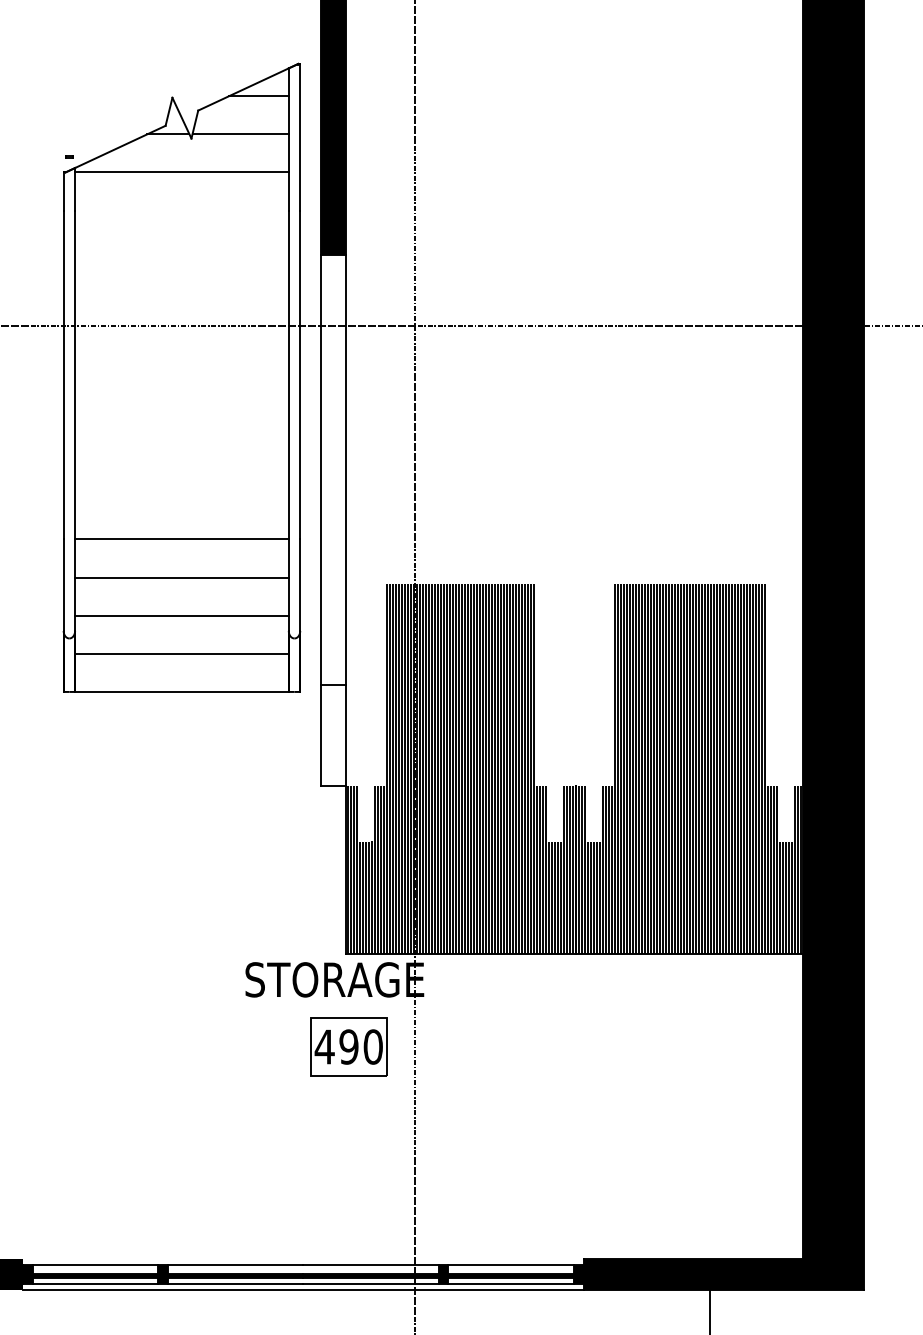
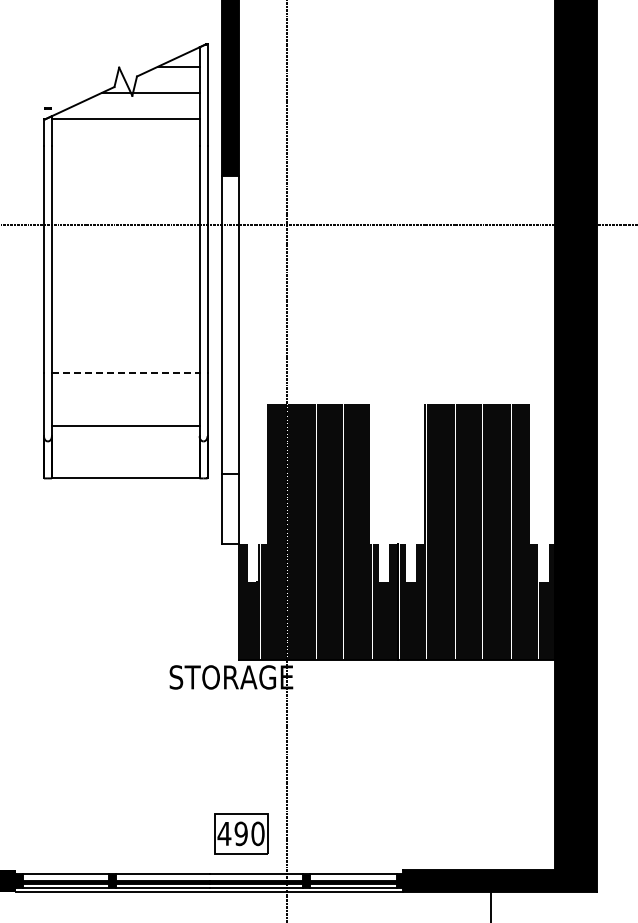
line: (181, 538) -> (125, 372), solid -> dashed
line: (181, 577) -> (125, 399), removed
line: (181, 654) -> (125, 452), removed
part: (349, 1046) -> (241, 833), moved

